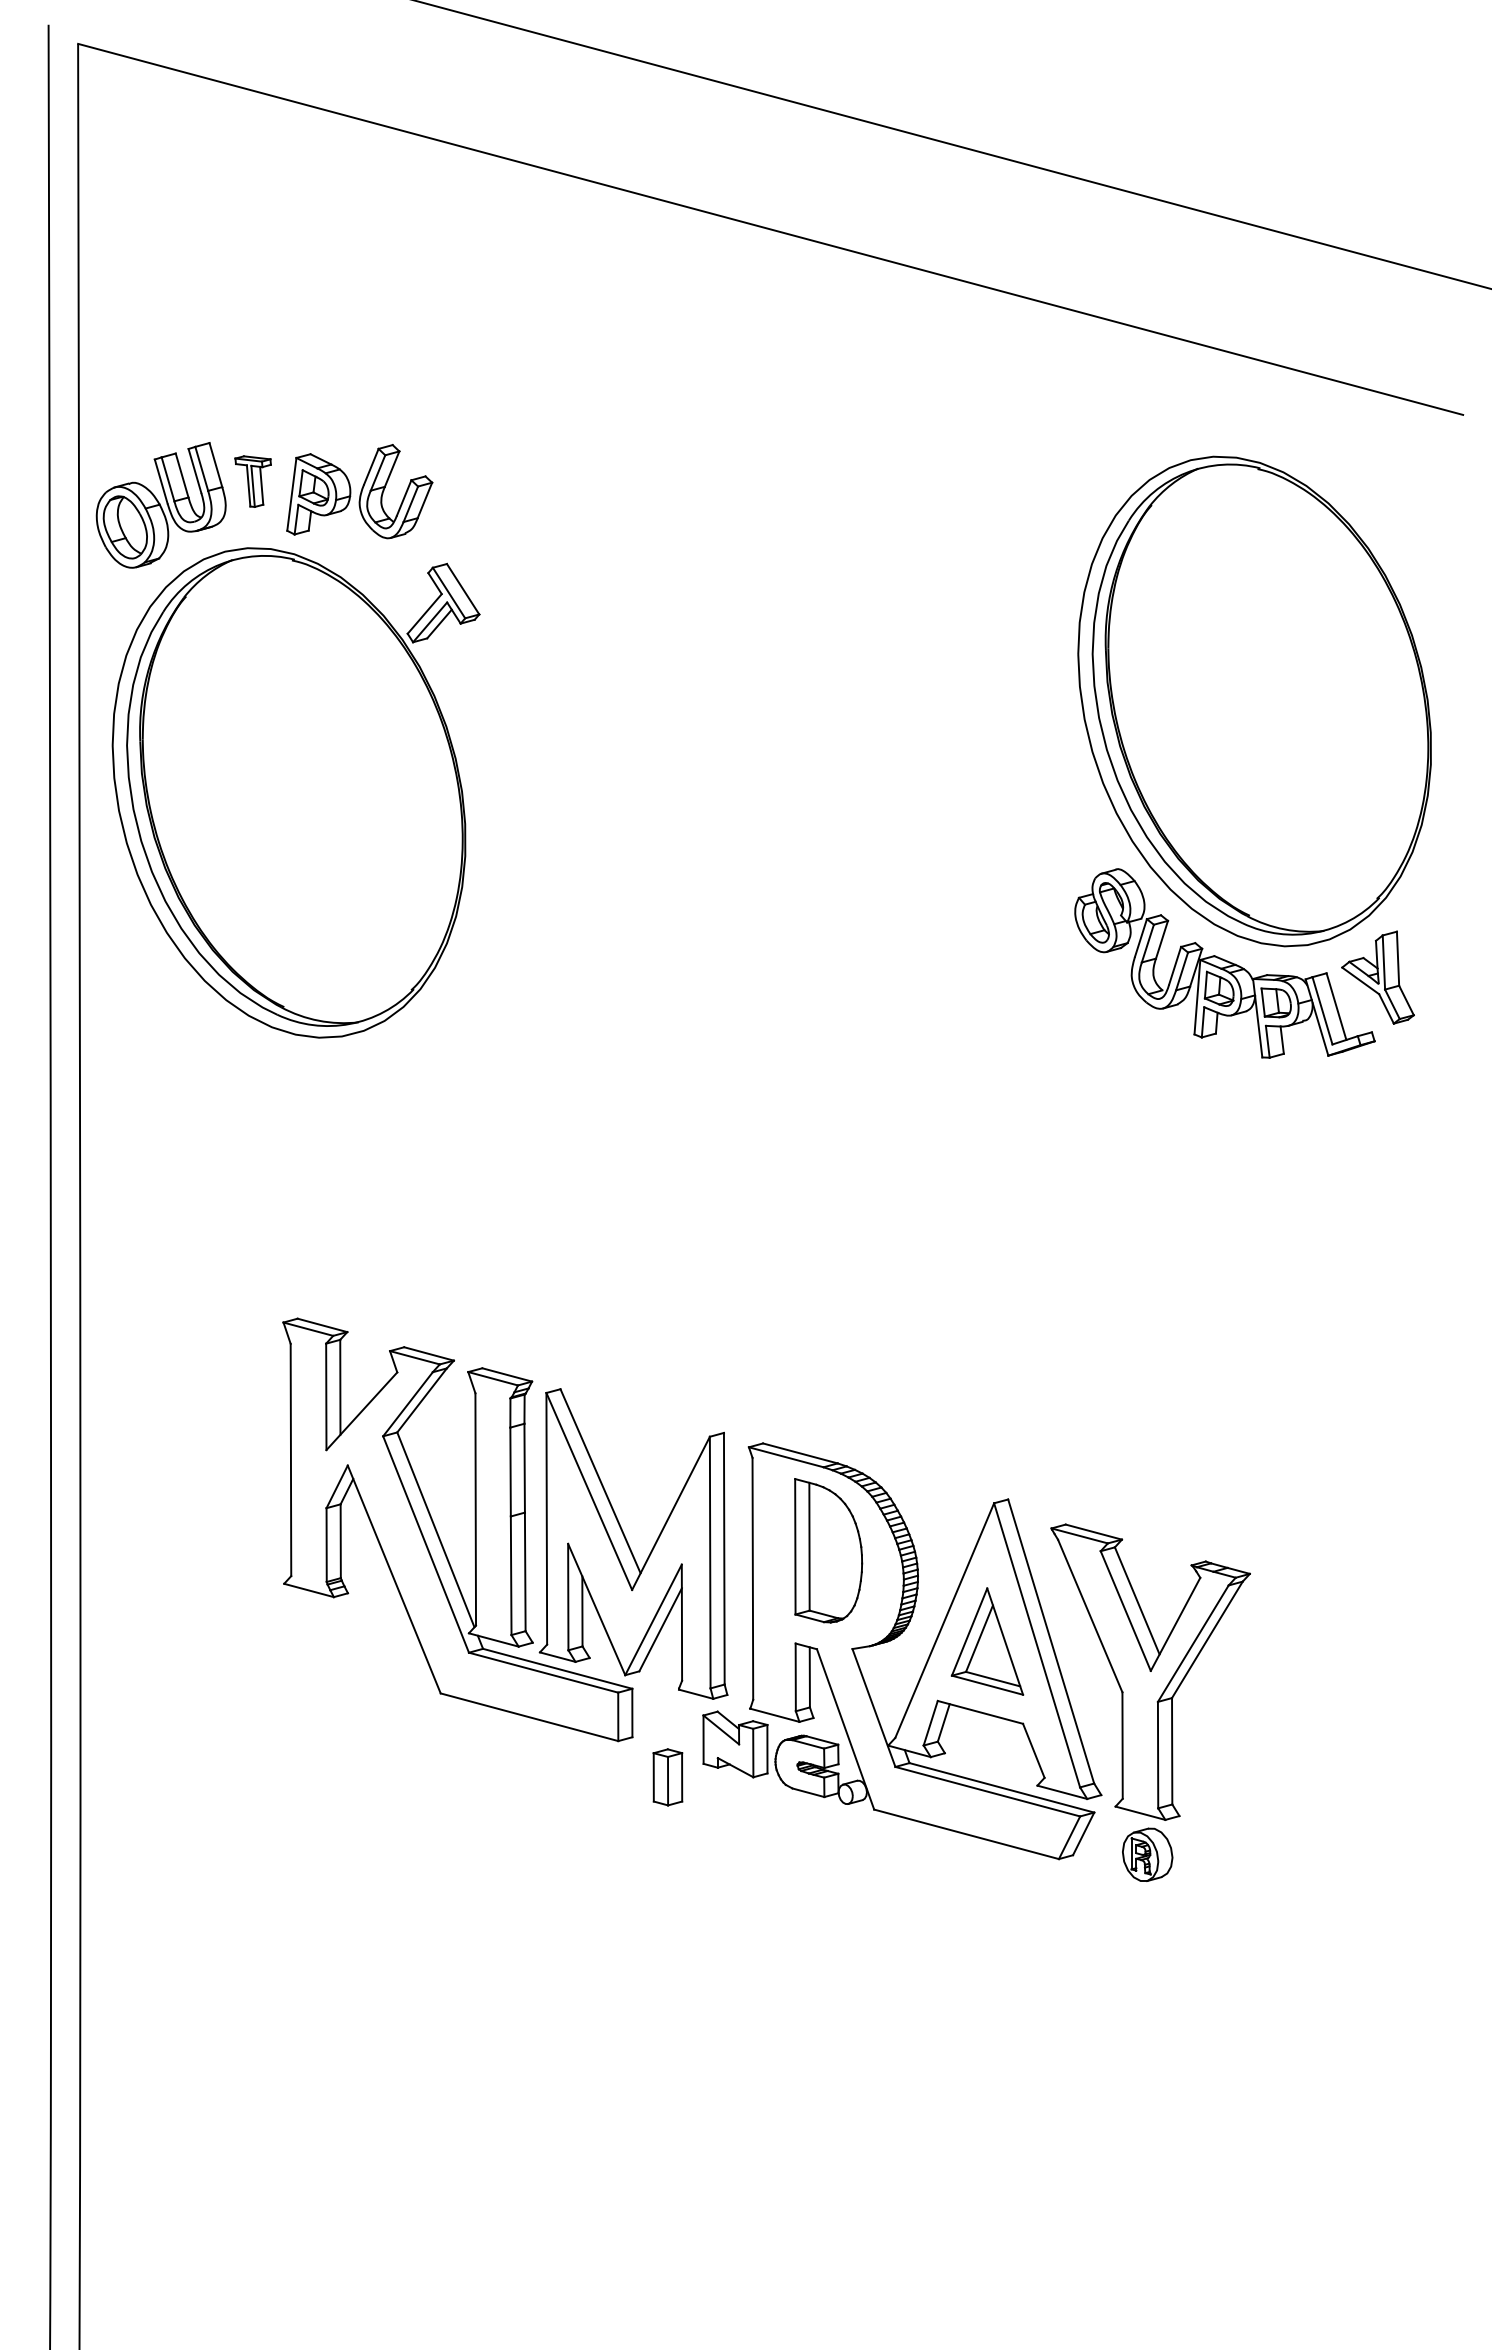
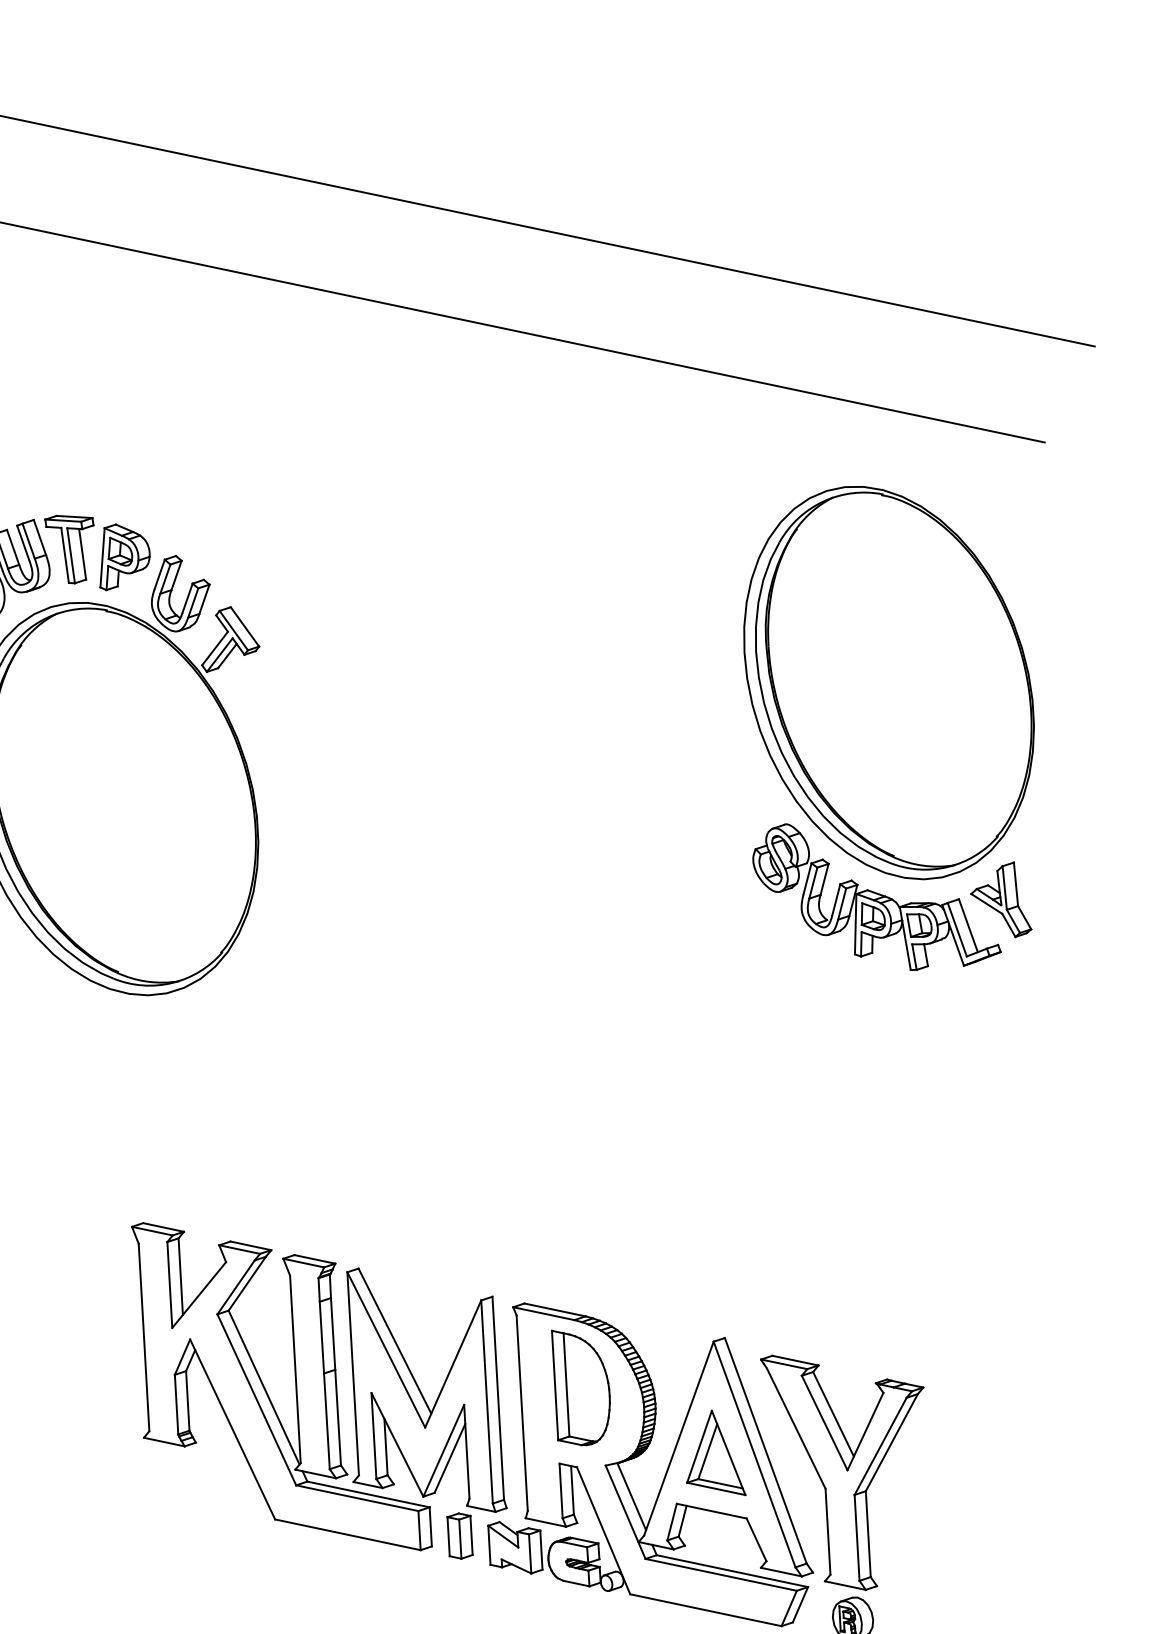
part: (252, 481) -> (70, 549), size x1.67
part: (403, 496) -> (186, 597), moved
line: (882, 1688) -> (631, 1496), added
part: (667, 1777) -> (459, 1536), moved

